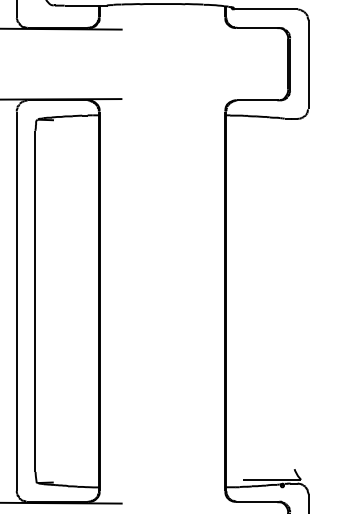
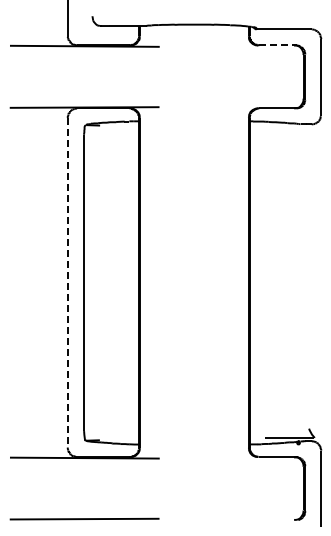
line: (258, 28) -> (277, 45), solid -> dashed
line: (16, 300) -> (67, 282), solid -> dashed

